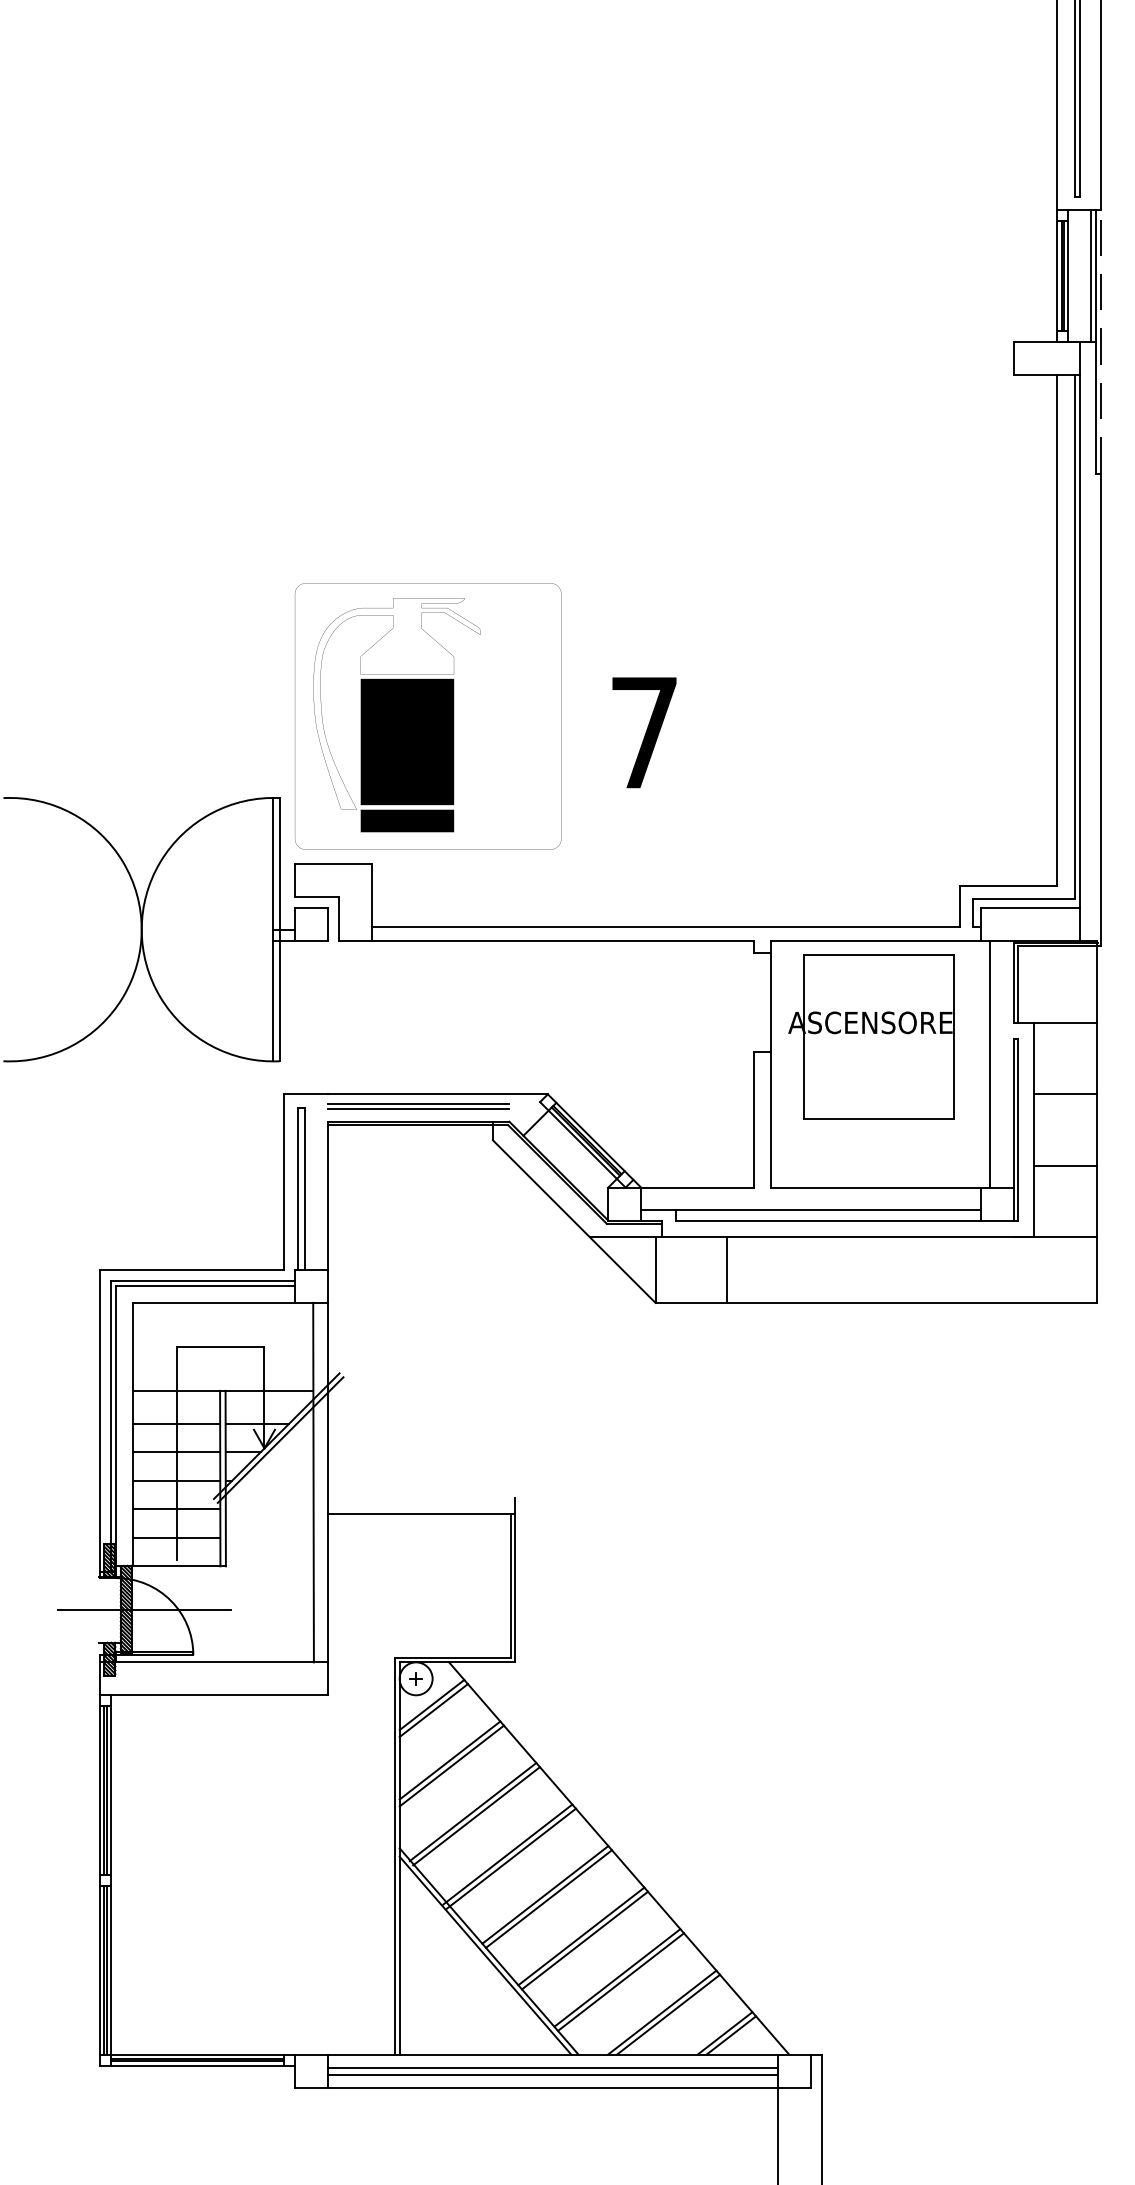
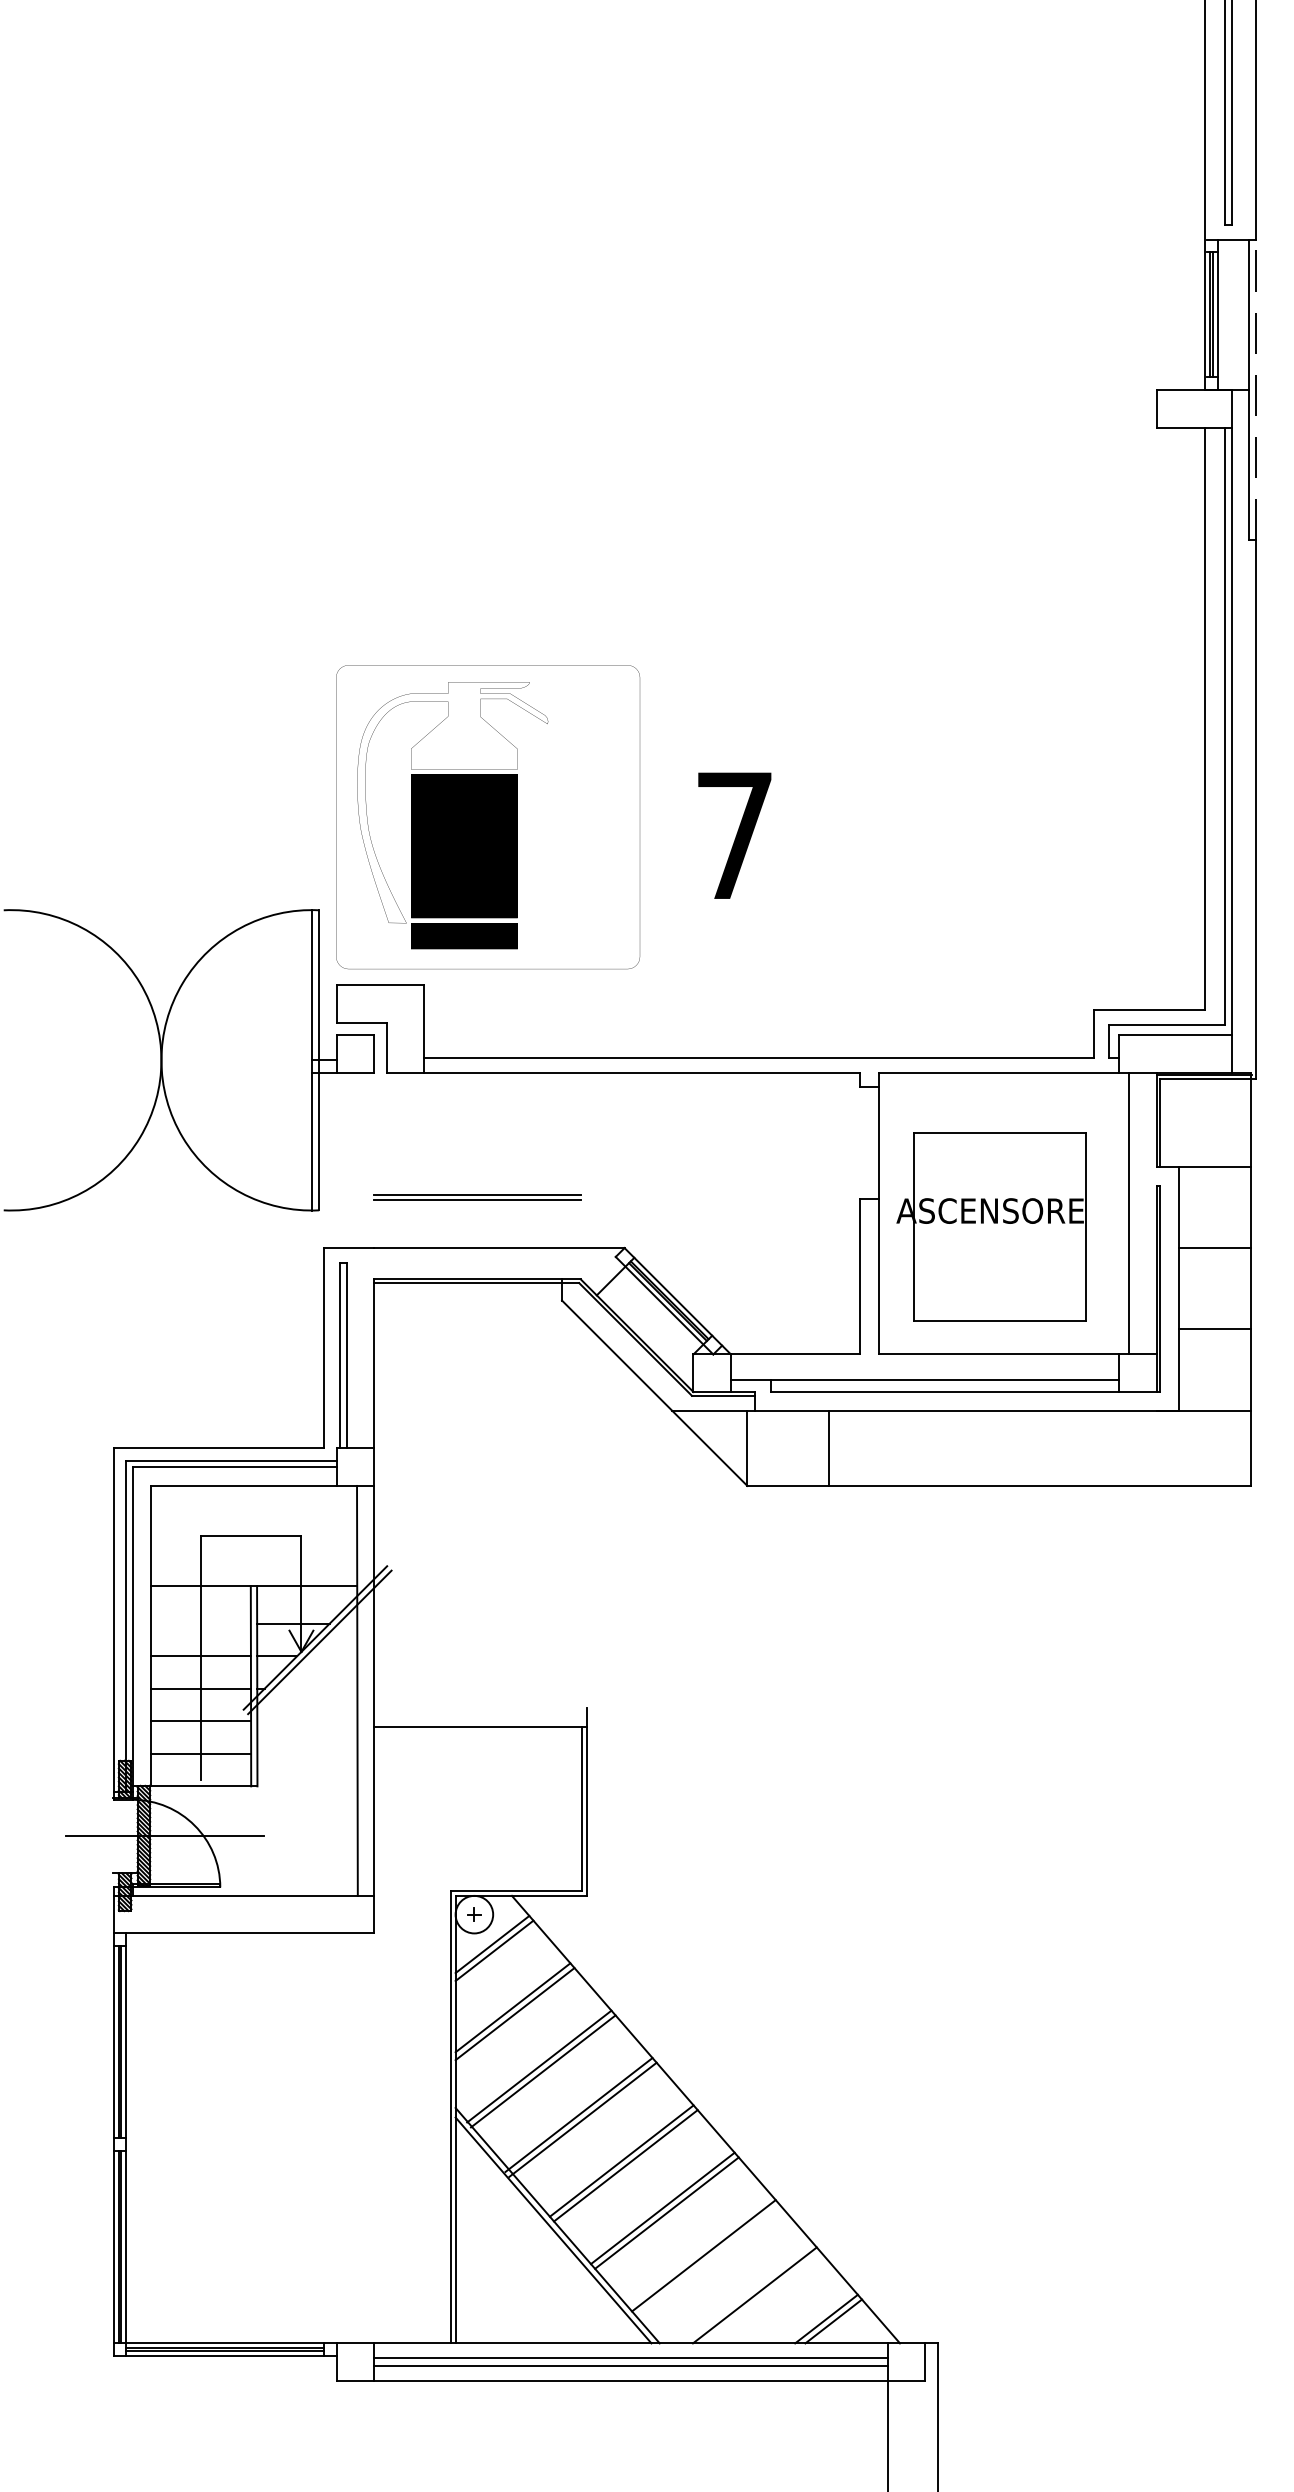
line: (1091, 275) -> (1244, 314), removed
part: (871, 1036) -> (991, 1226), moved
part: (418, 1106) -> (477, 1198), moved
line: (176, 1423) -> (201, 1623), removed
line: (621, 1981) -> (708, 2259), removed
line: (668, 2014) -> (762, 2297), removed

